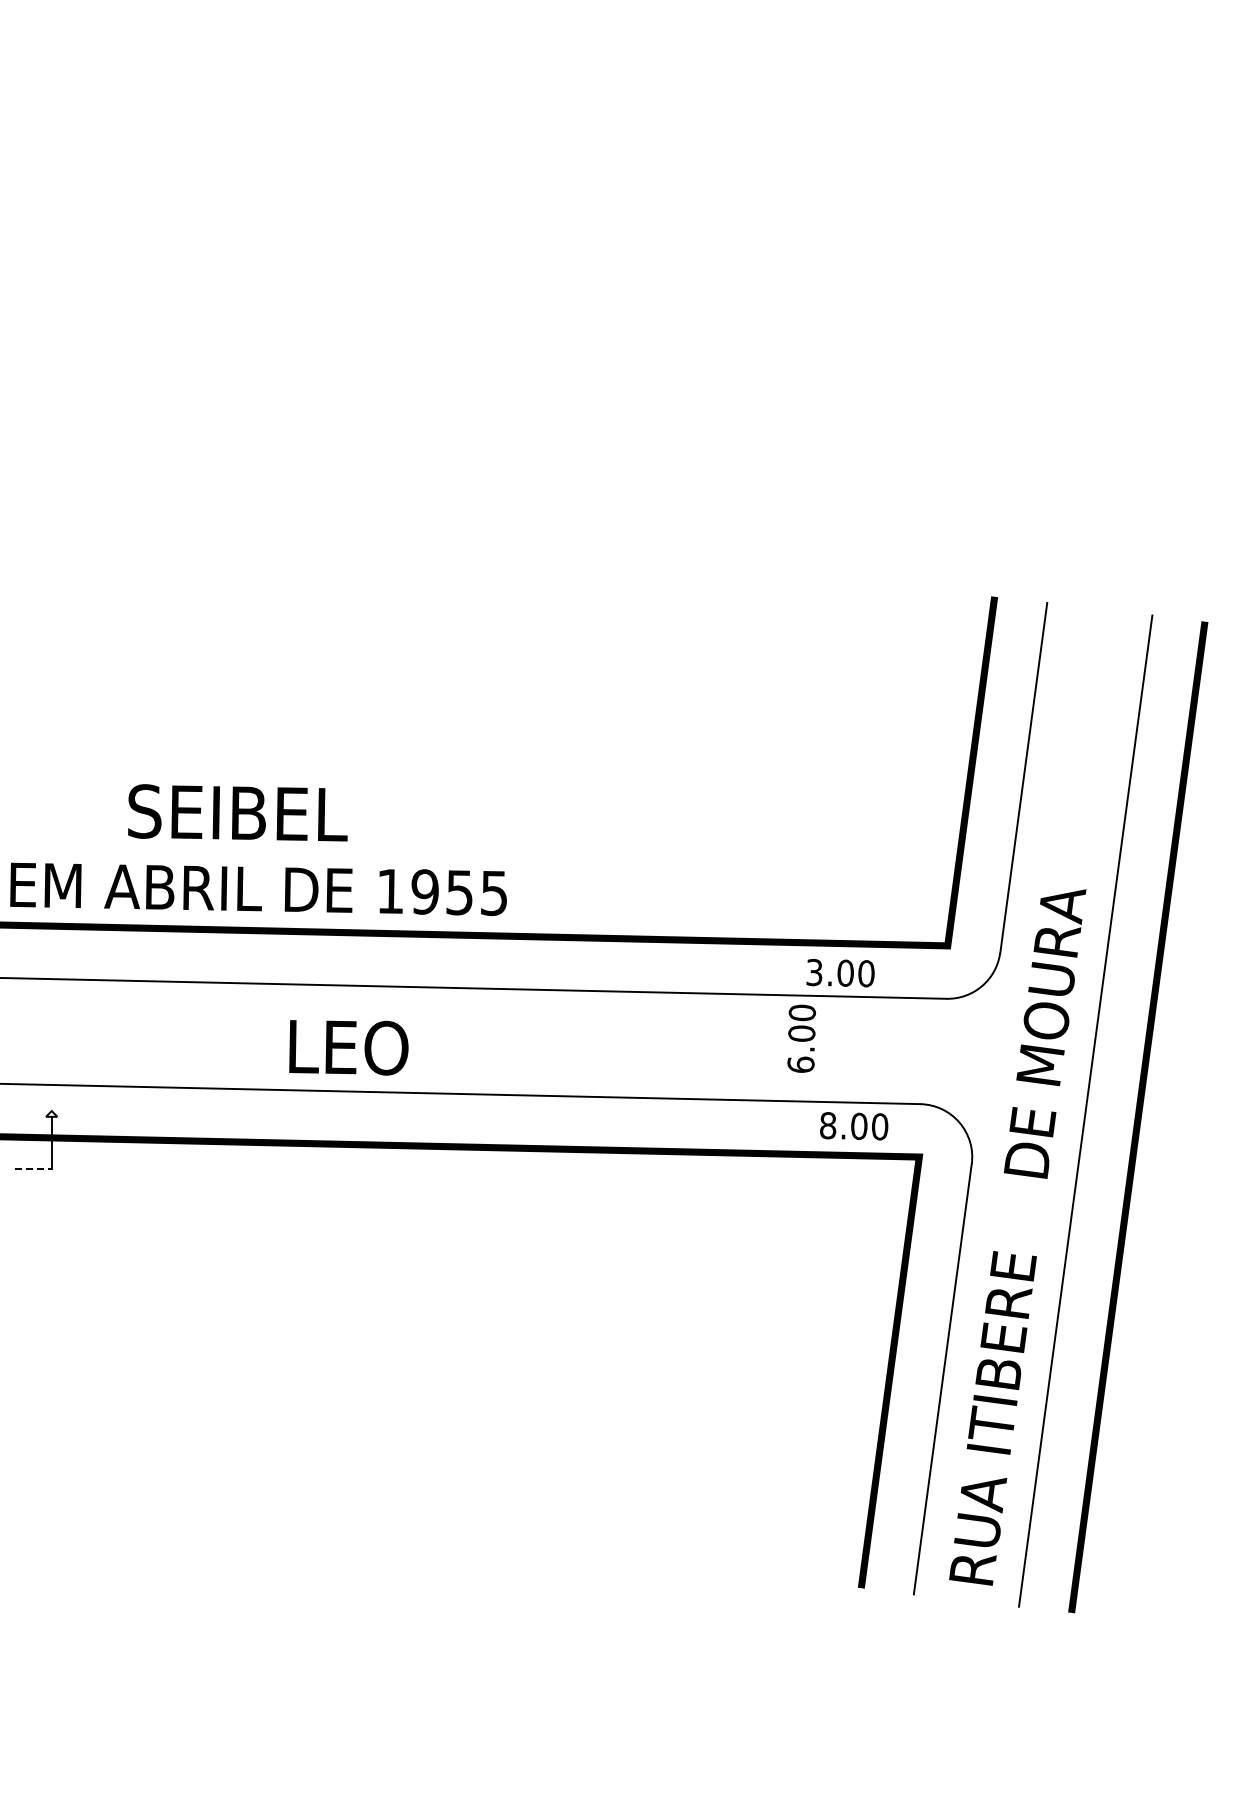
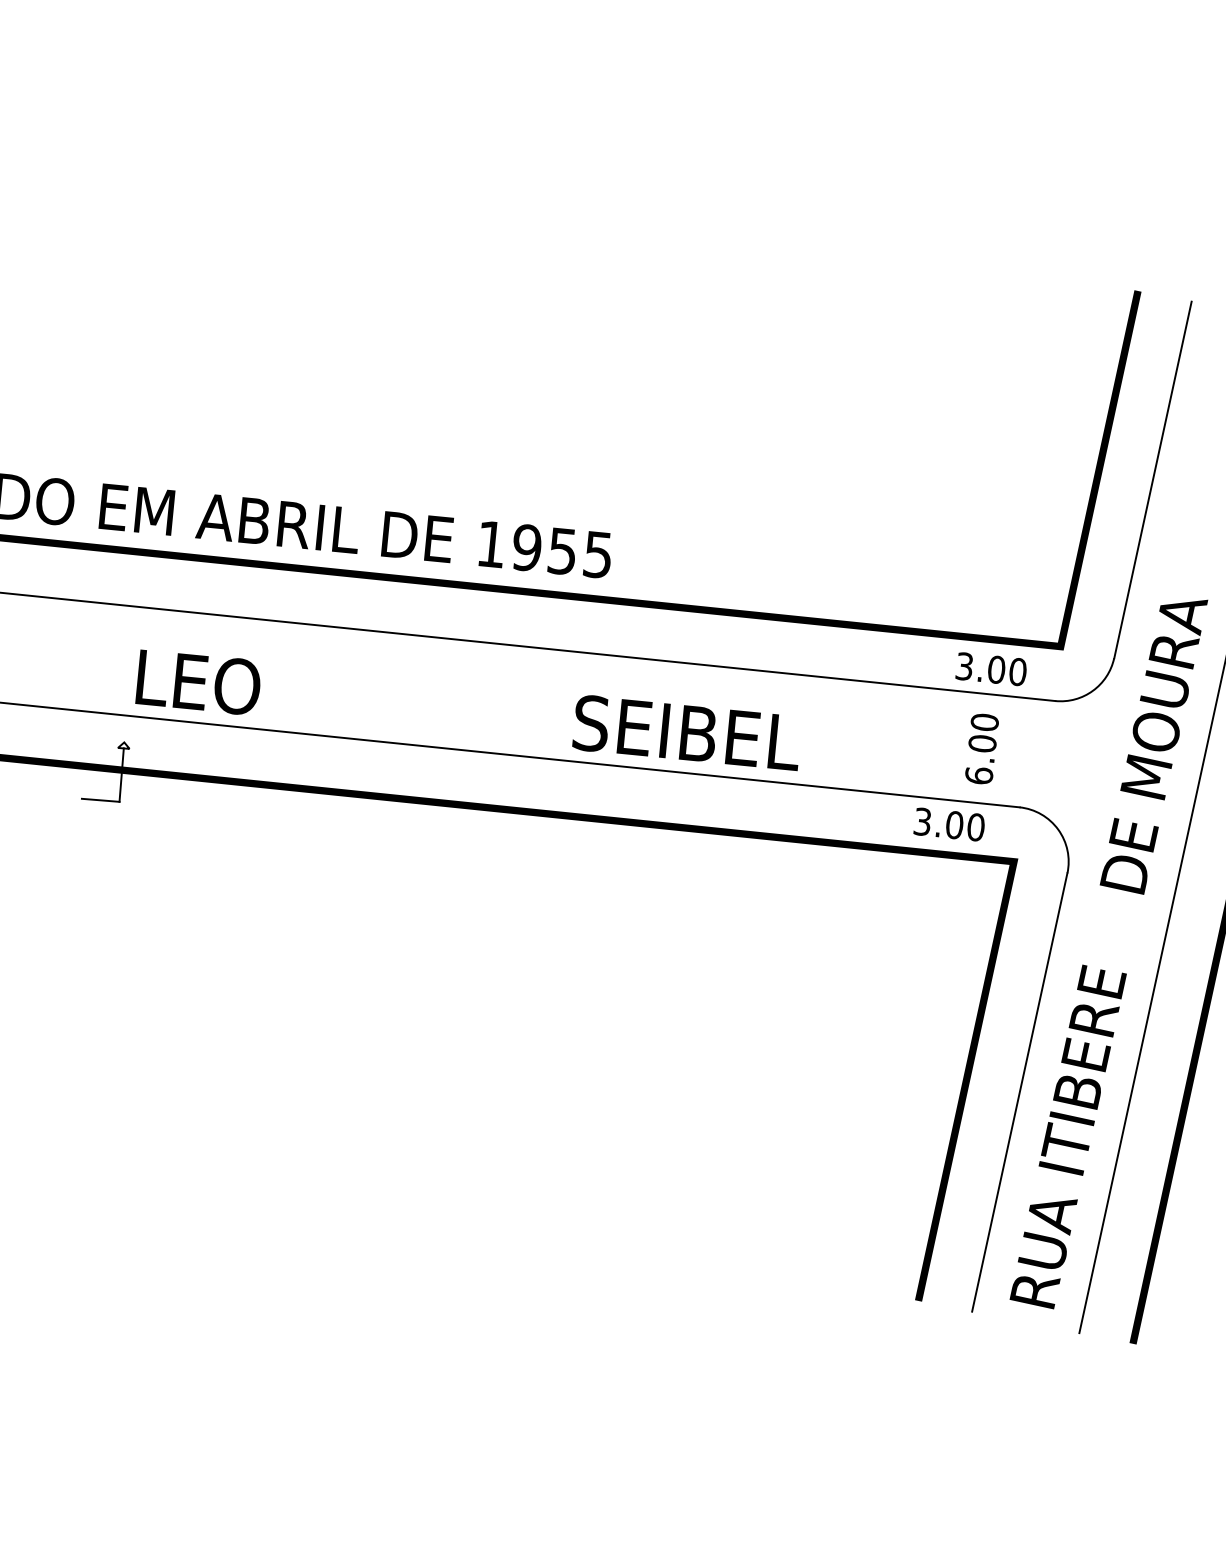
text: (237, 812) -> (686, 732), moved
text: (840, 973) -> (991, 669), moved
text: (801, 1038) -> (981, 748), moved
text: (348, 1047) -> (198, 682), moved
text: (828, 1125) -> (923, 821), 8.00 -> 3.00
line: (33, 1168) -> (100, 800), dashed -> solid

